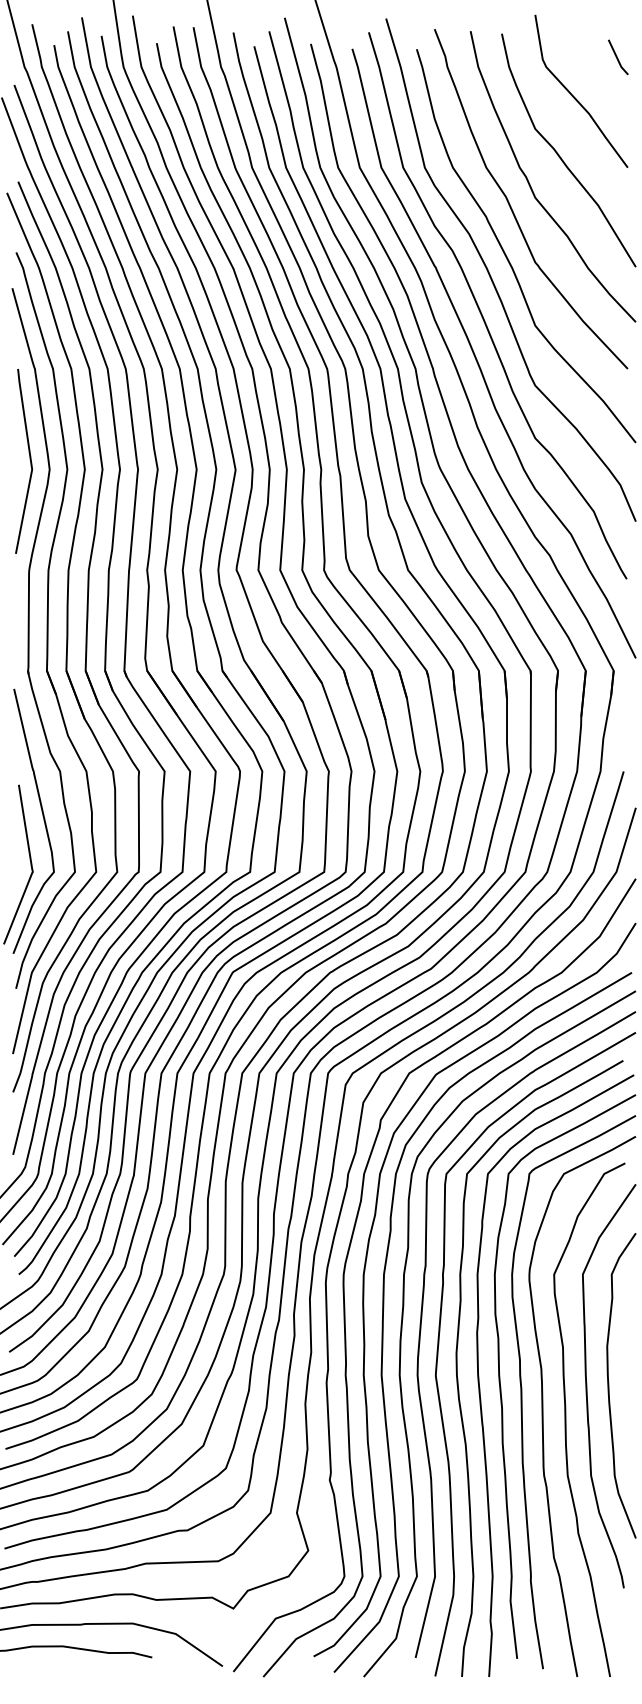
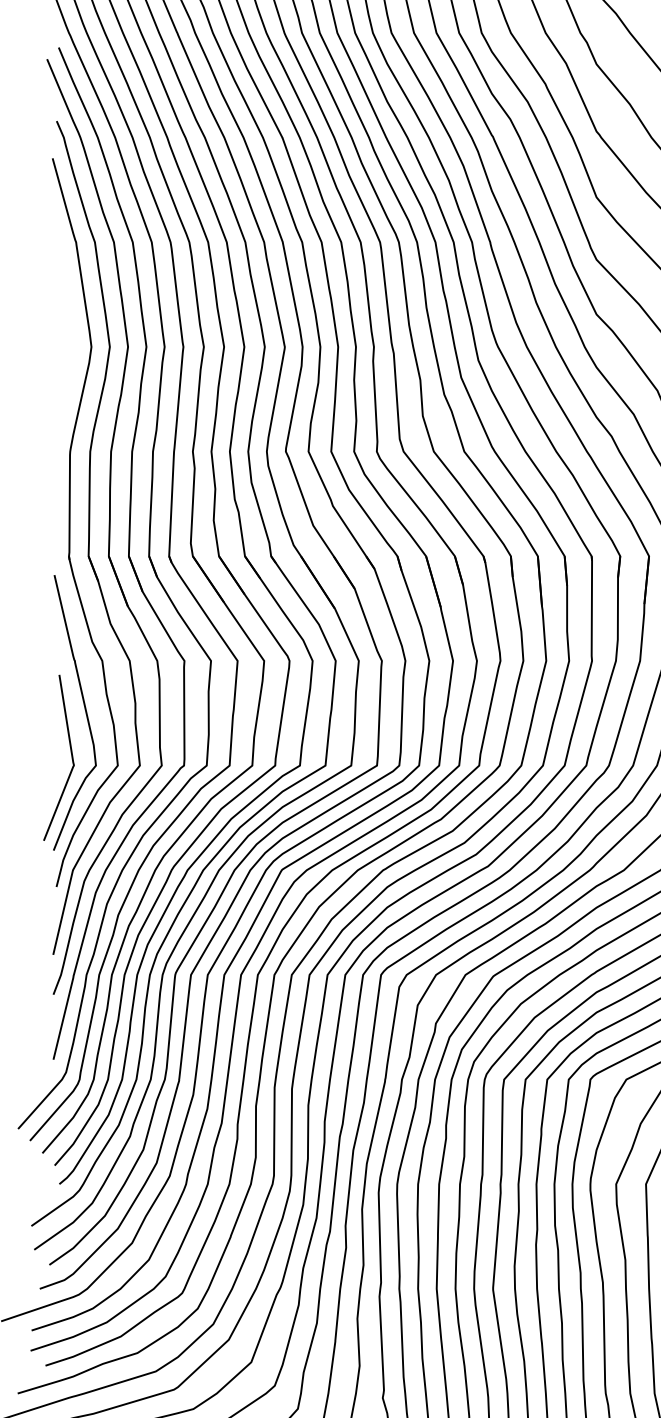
line: (29, 459) -> (70, 336), removed

